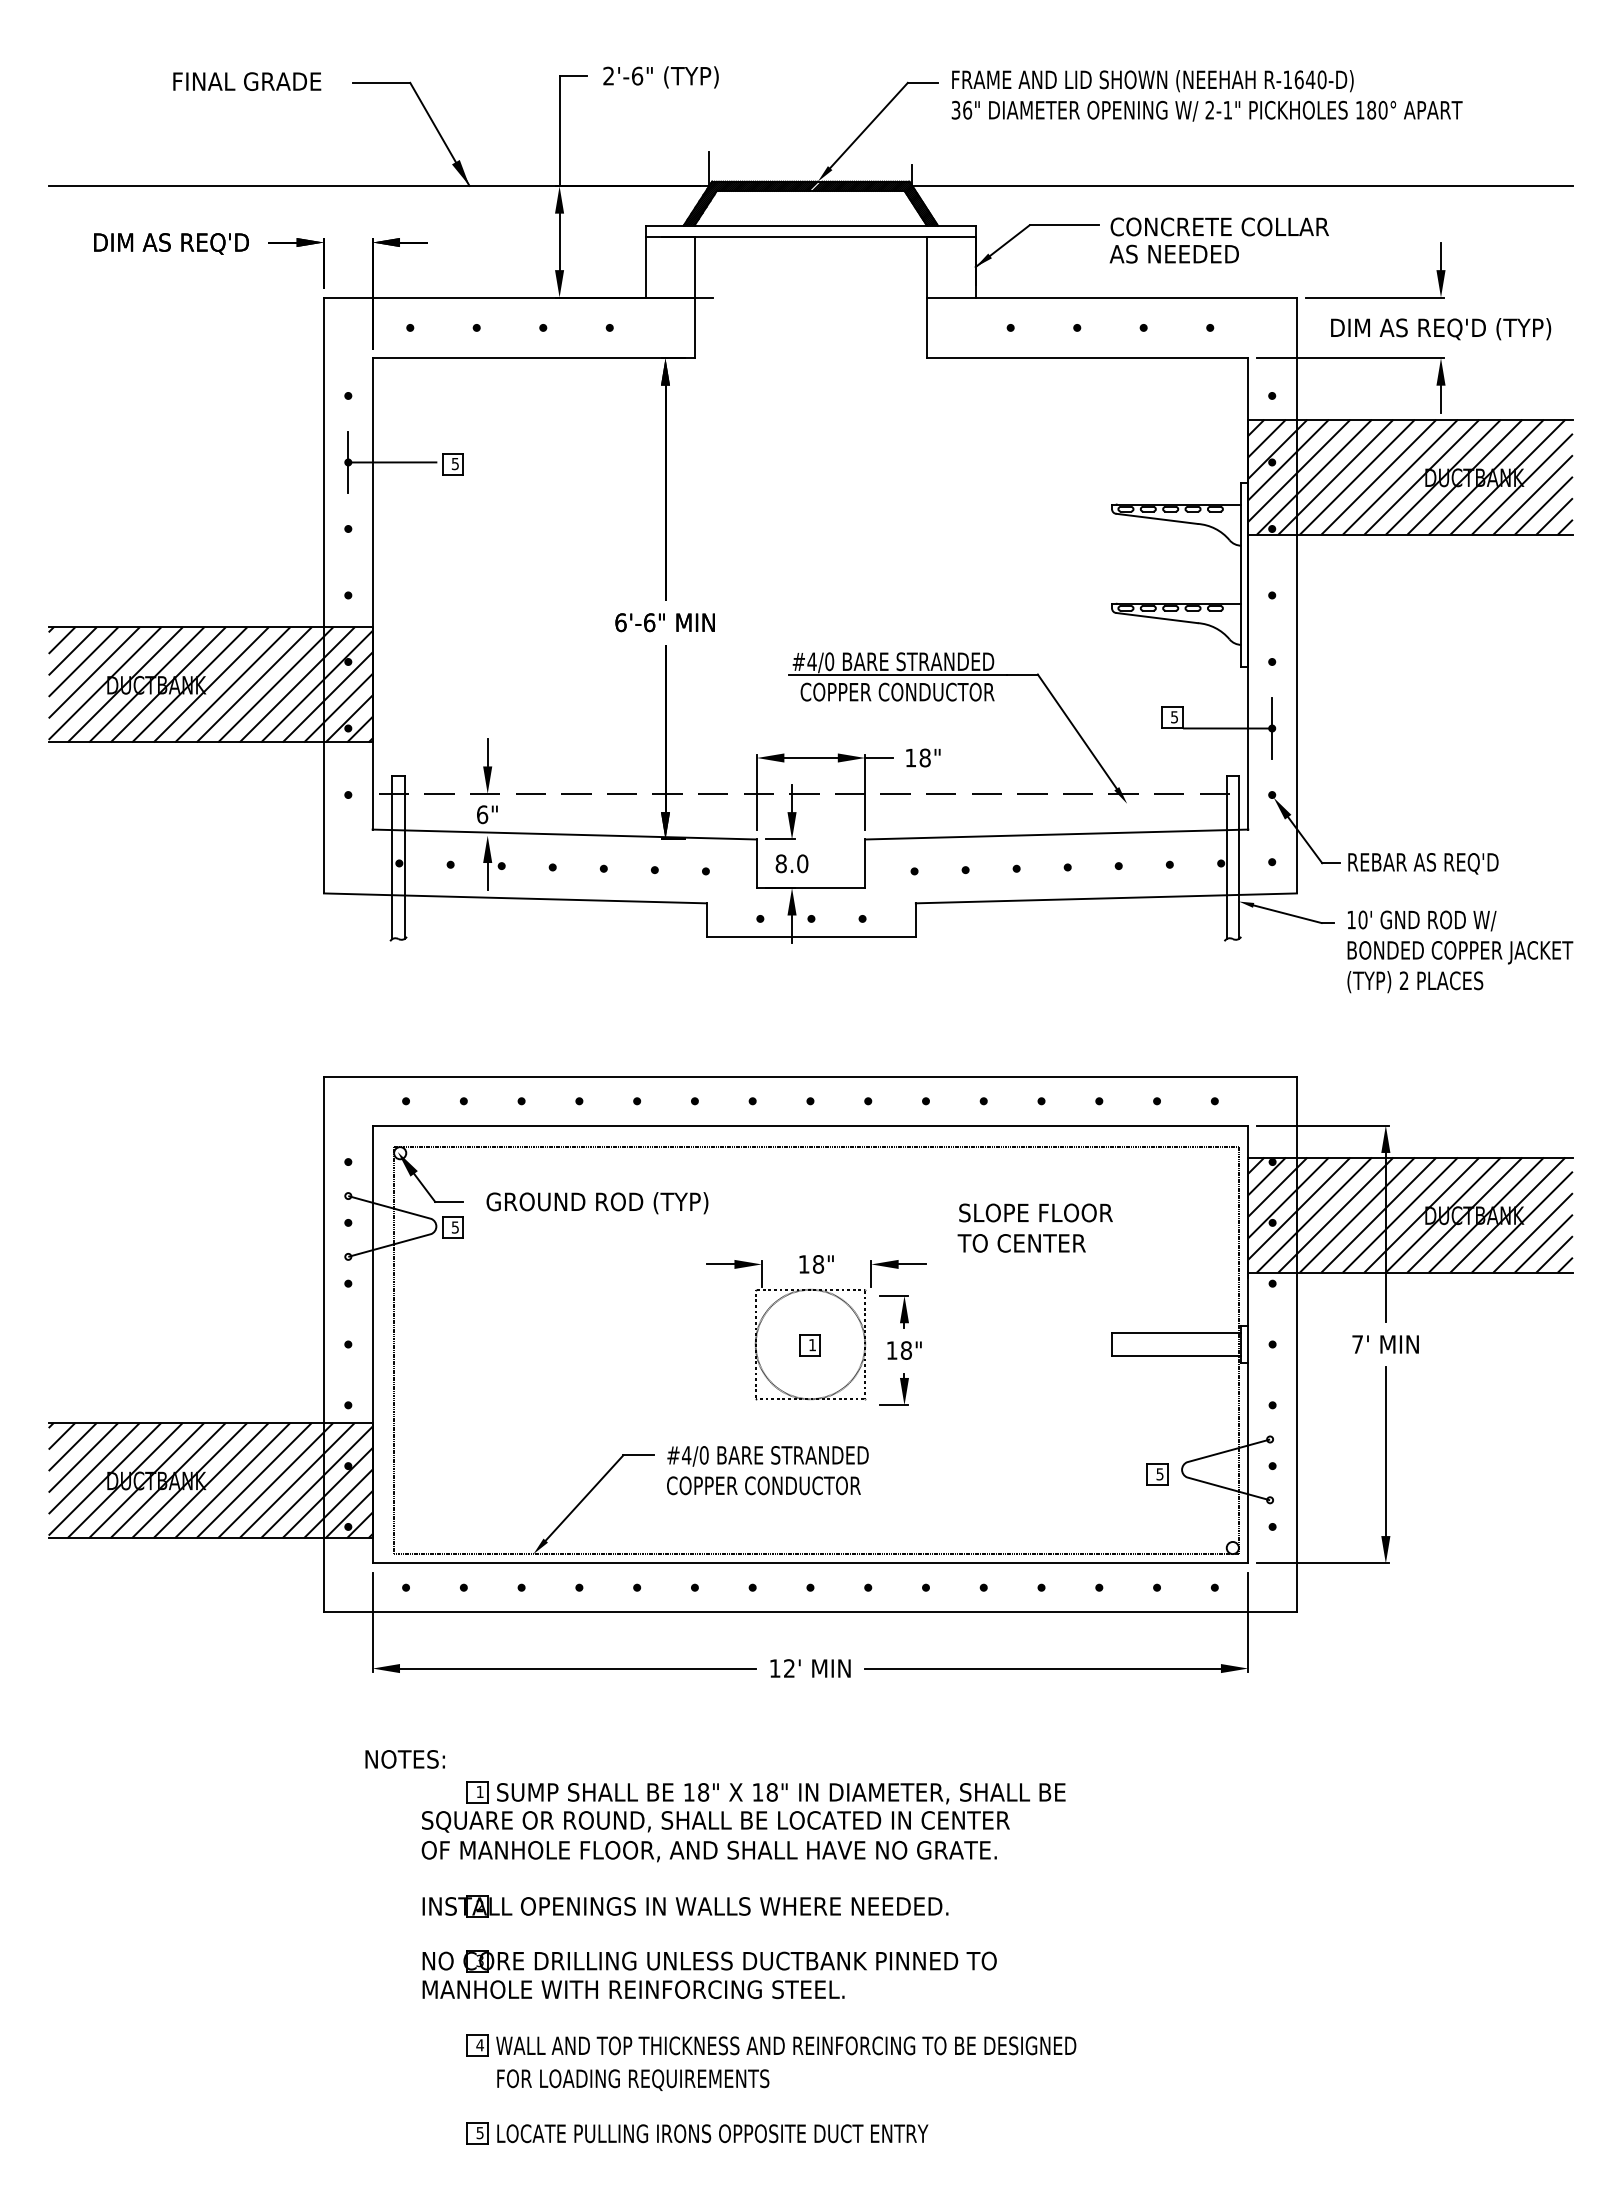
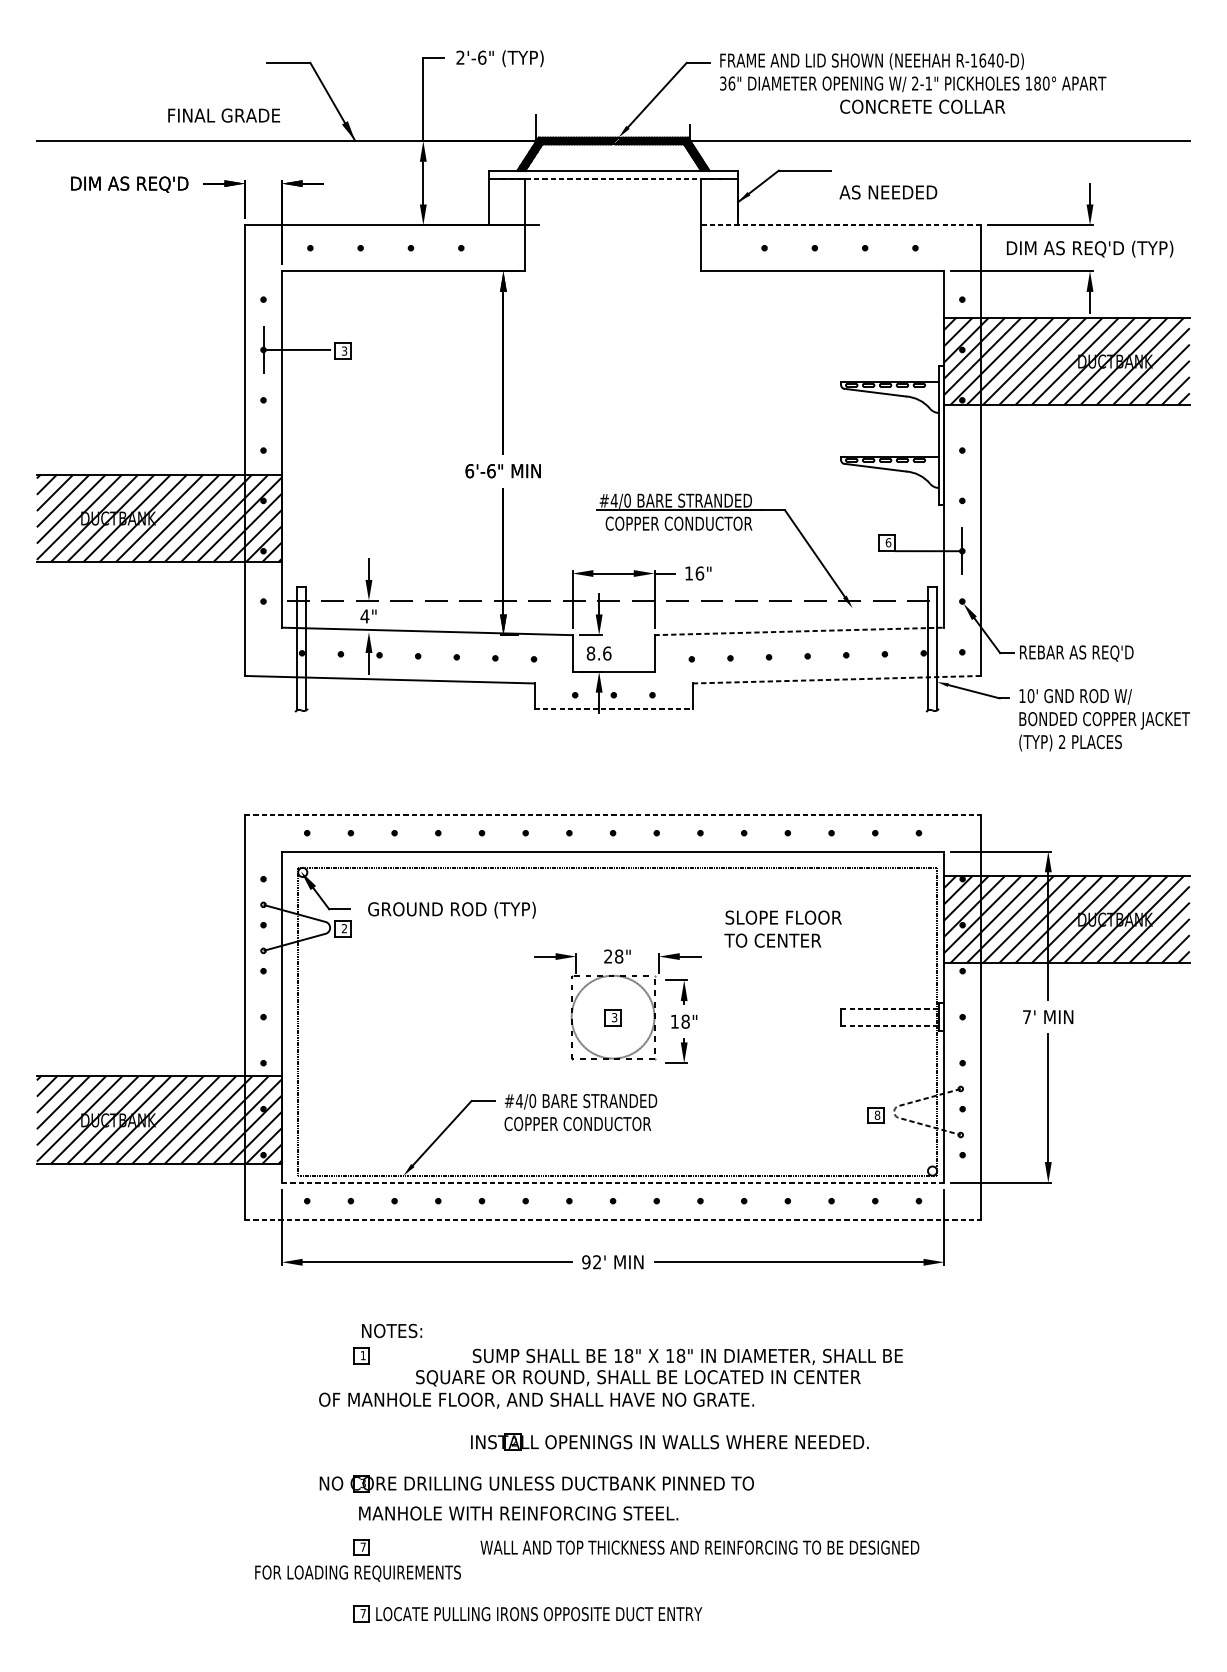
text: (247, 81) -> (224, 115), moved
text: (1219, 226) -> (922, 106), moved
line: (810, 236) -> (613, 179), solid -> dashed
line: (1111, 297) -> (840, 225), solid -> dashed
text: (455, 463) -> (344, 350), 5 -> 3
text: (1174, 717) -> (888, 542), 5 -> 6
text: (924, 757) -> (699, 573), 18" -> 16"
text: (482, 814) -> (365, 616), 6" -> 4"
line: (1056, 834) -> (799, 631), solid -> dashed
text: (802, 863) -> (607, 653), 8.0 -> 8.6
line: (1106, 898) -> (837, 679), solid -> dashed
line: (811, 937) -> (613, 709), solid -> dashed
line: (810, 1076) -> (613, 814), solid -> dashed
text: (454, 1227) -> (343, 928), 5 -> 2
text: (803, 1264) -> (607, 956), 18" -> 28"
line: (1176, 1333) -> (889, 1008), solid -> dashed
text: (812, 1344) -> (614, 1017), 1 -> 3
line: (1176, 1355) -> (889, 1025), solid -> dashed
line: (1182, 1469) -> (894, 1111), solid -> dashed
text: (1159, 1474) -> (877, 1115), 5 -> 8
line: (810, 1563) -> (613, 1182), solid -> dashed
line: (810, 1612) -> (613, 1219), solid -> dashed
text: (774, 1668) -> (585, 1262), 12' -> 92'
text: (404, 1759) -> (391, 1331), moved
text: (743, 1807) -> (659, 1367), moved
part: (685, 1906) -> (669, 1442), moved
text: (633, 1989) -> (518, 1513), moved
text: (479, 2045) -> (362, 1547), 4 -> 7
text: (786, 2045) -> (700, 1547), moved
text: (633, 2079) -> (358, 1573), moved
text: (479, 2133) -> (362, 1613), 5 -> 7

